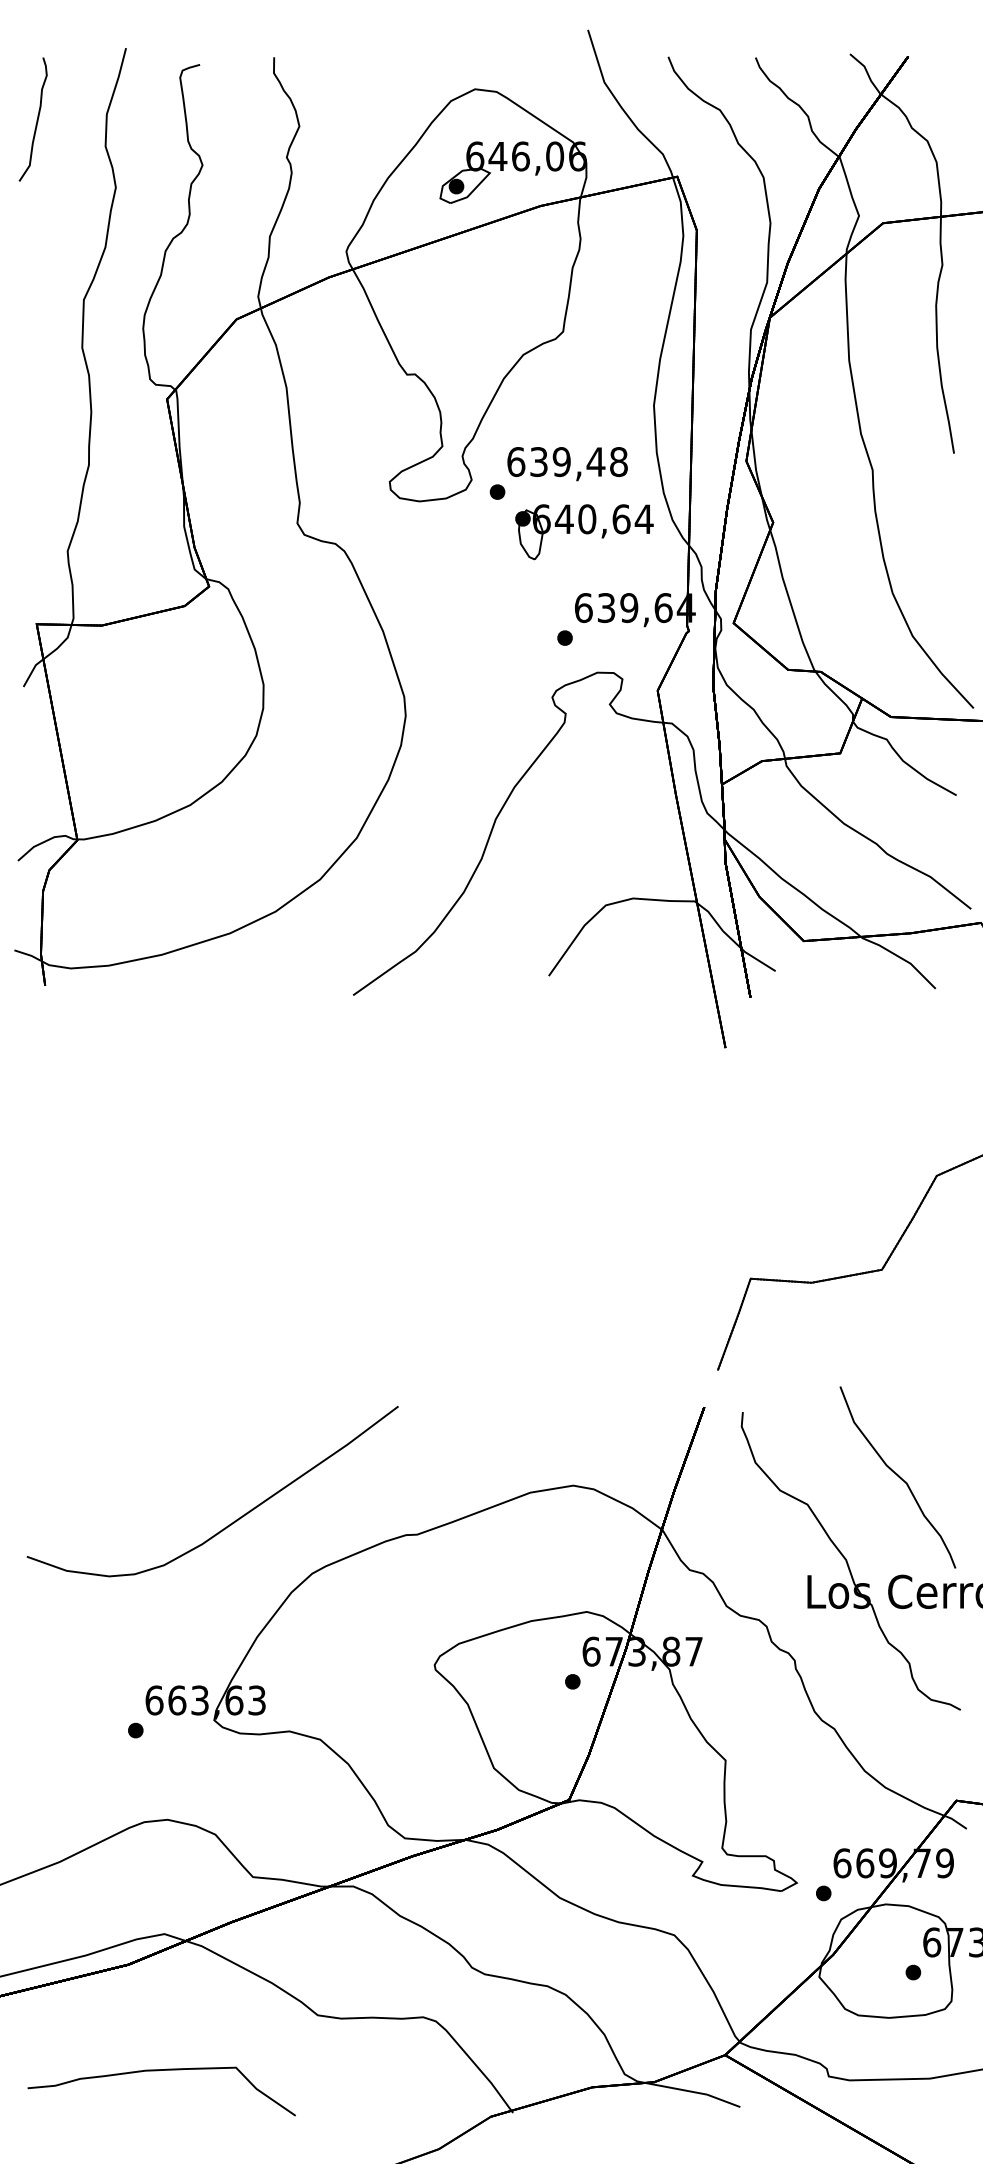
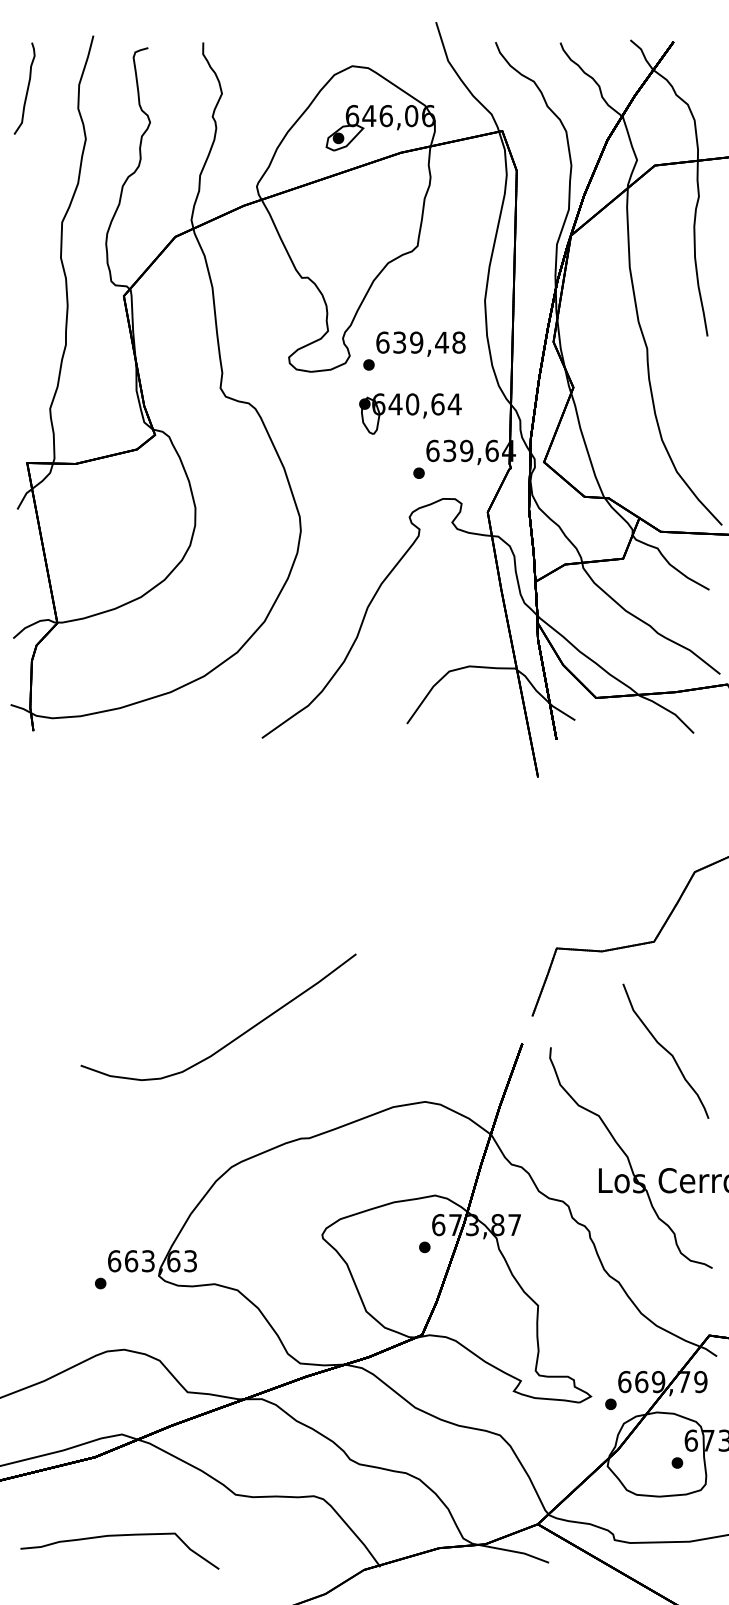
part: (584, 532) -> (410, 414), moved
curve: (897, 1476) -> (665, 1050), moved
curve: (233, 1521) -> (233, 1039), moved

